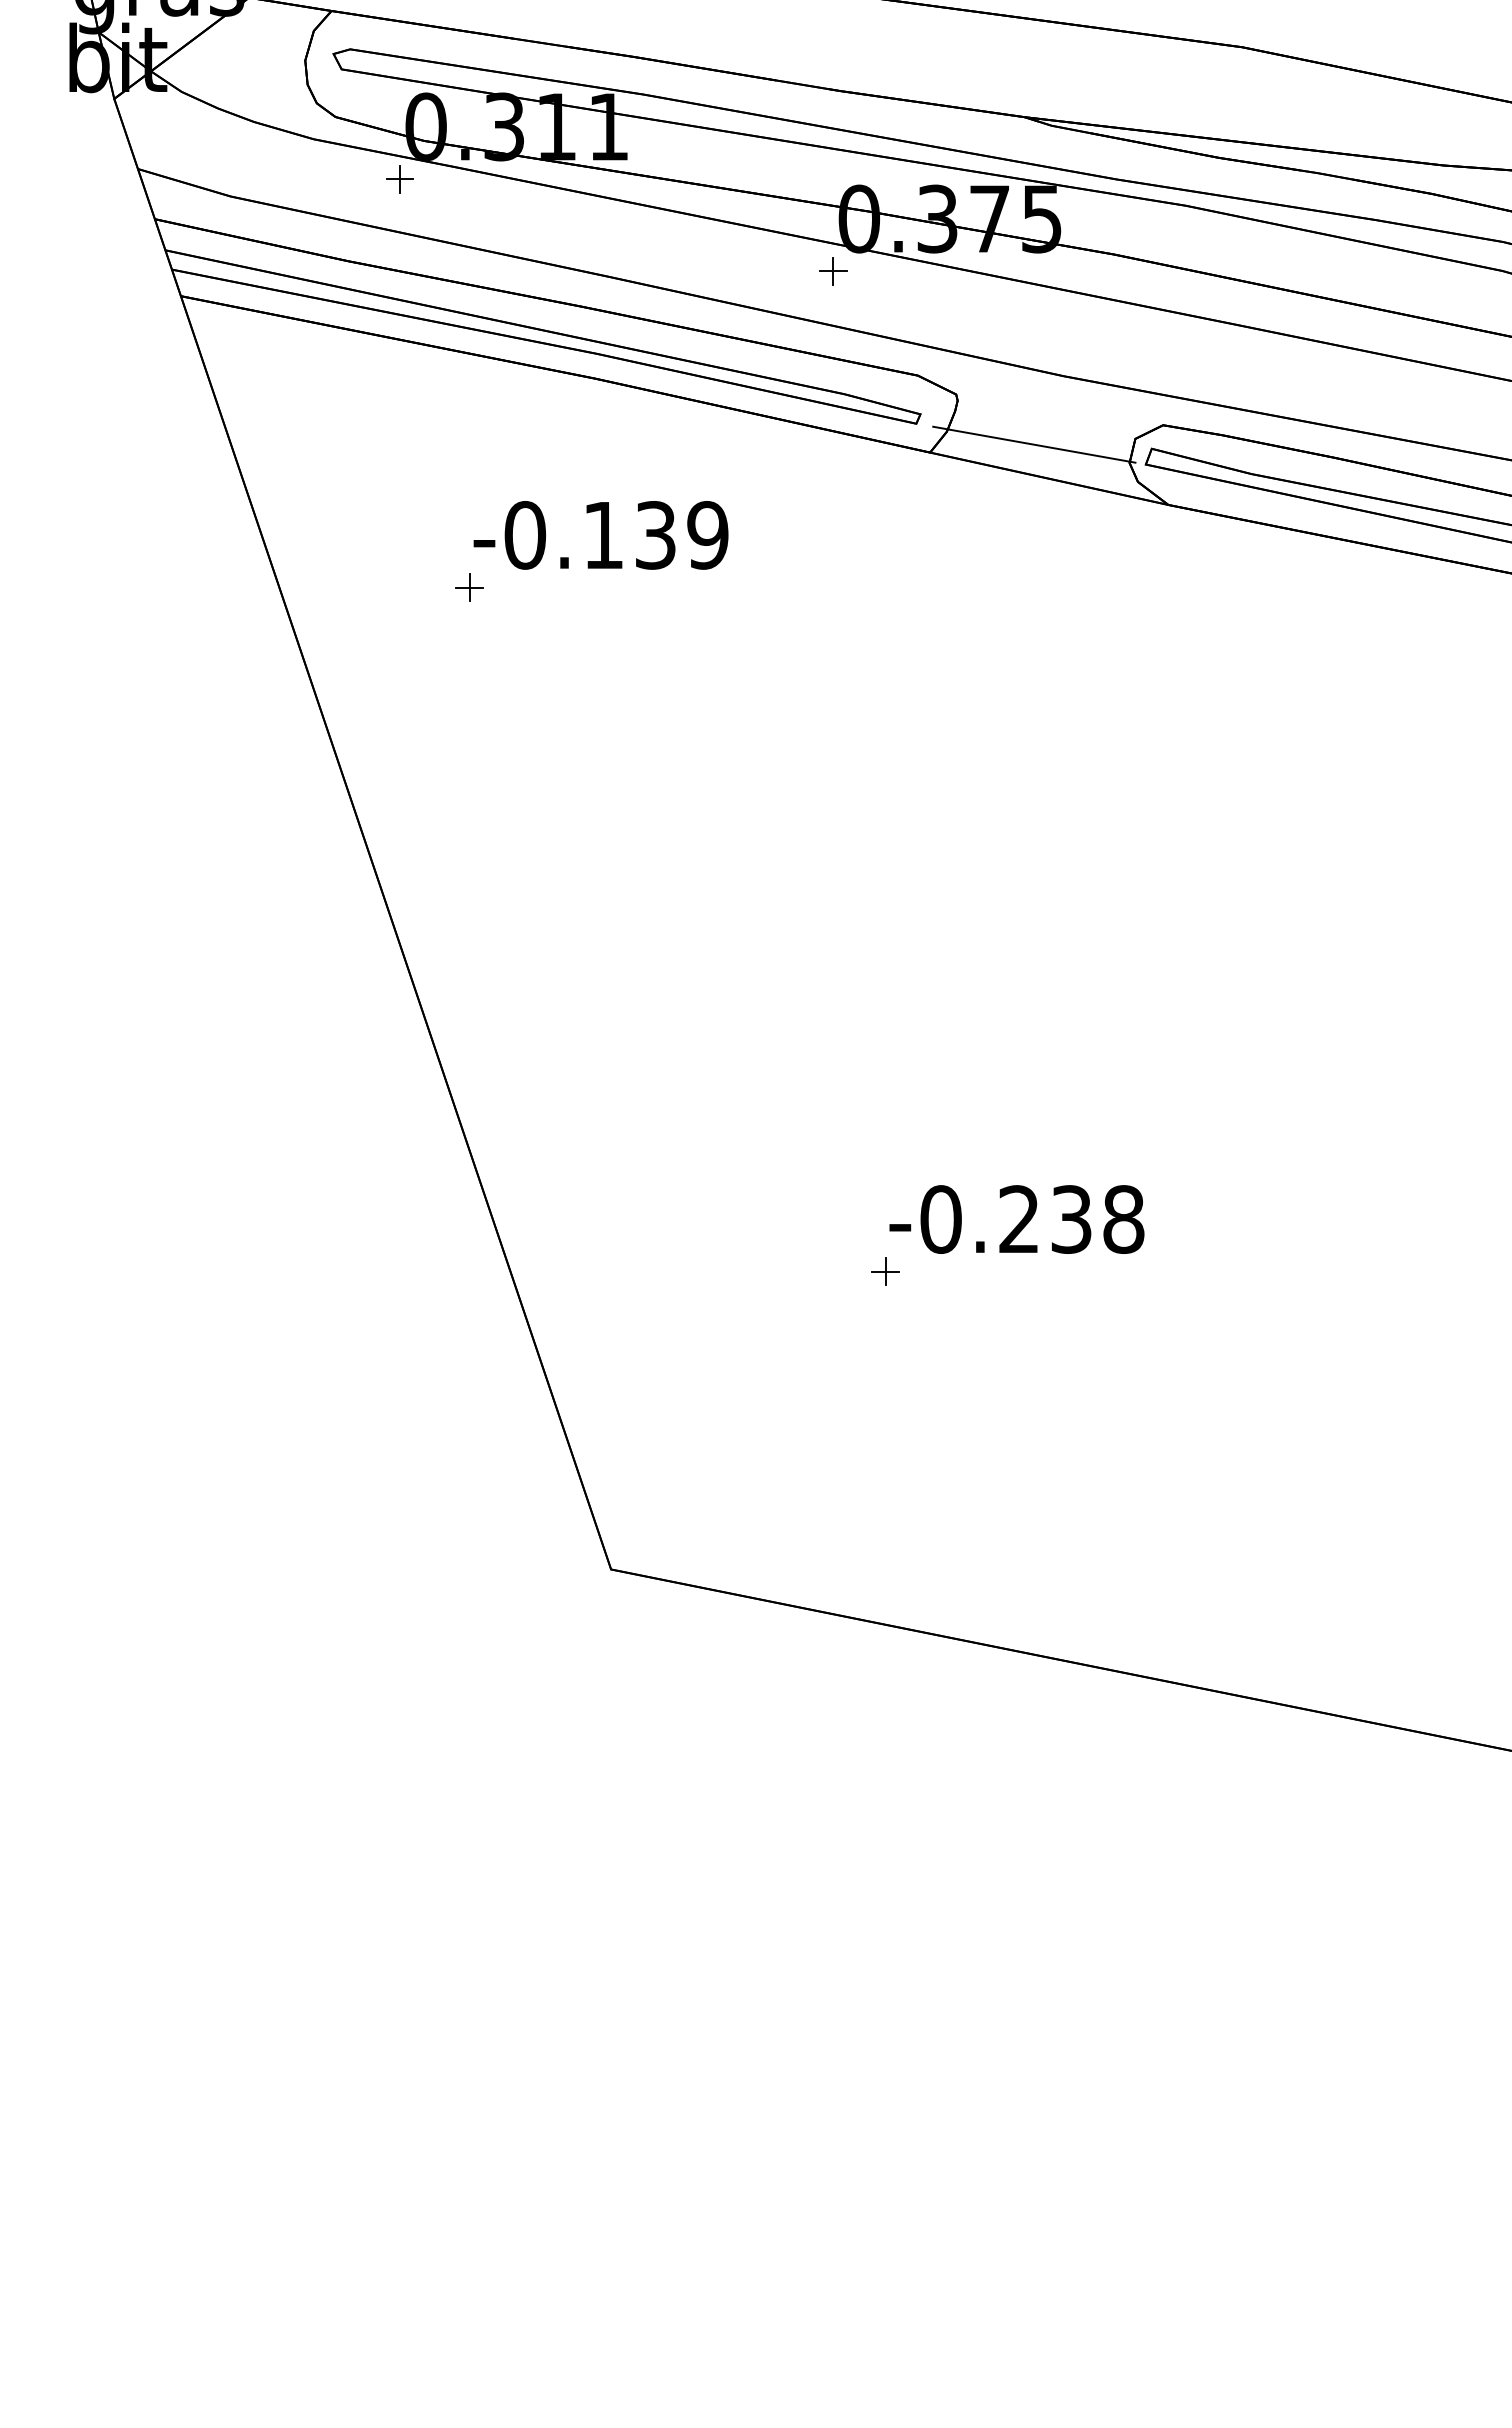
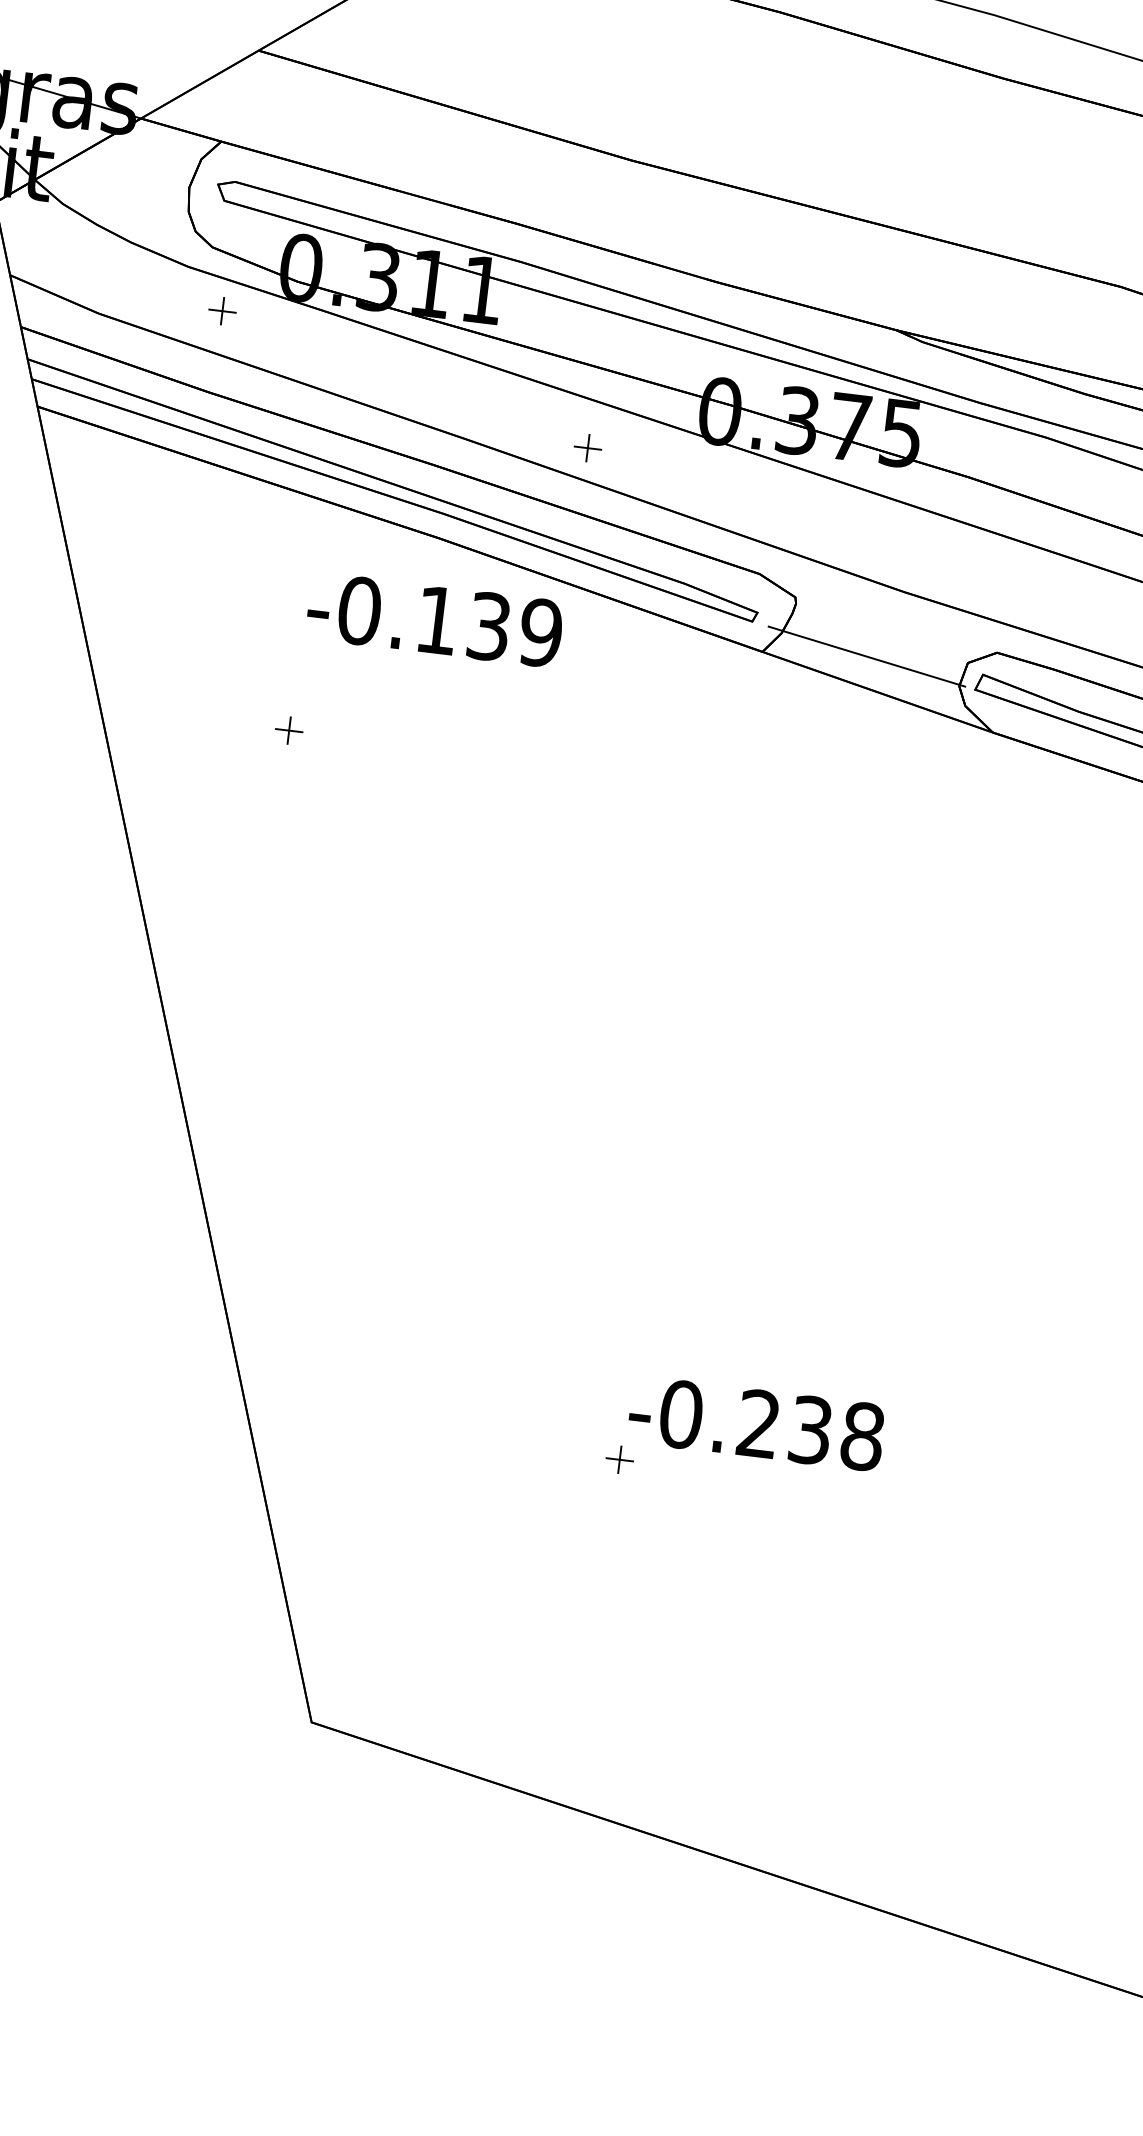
part: (399, 179) -> (221, 311), moved
part: (833, 271) -> (588, 448), moved
text: (600, 535) -> (434, 620), moved

